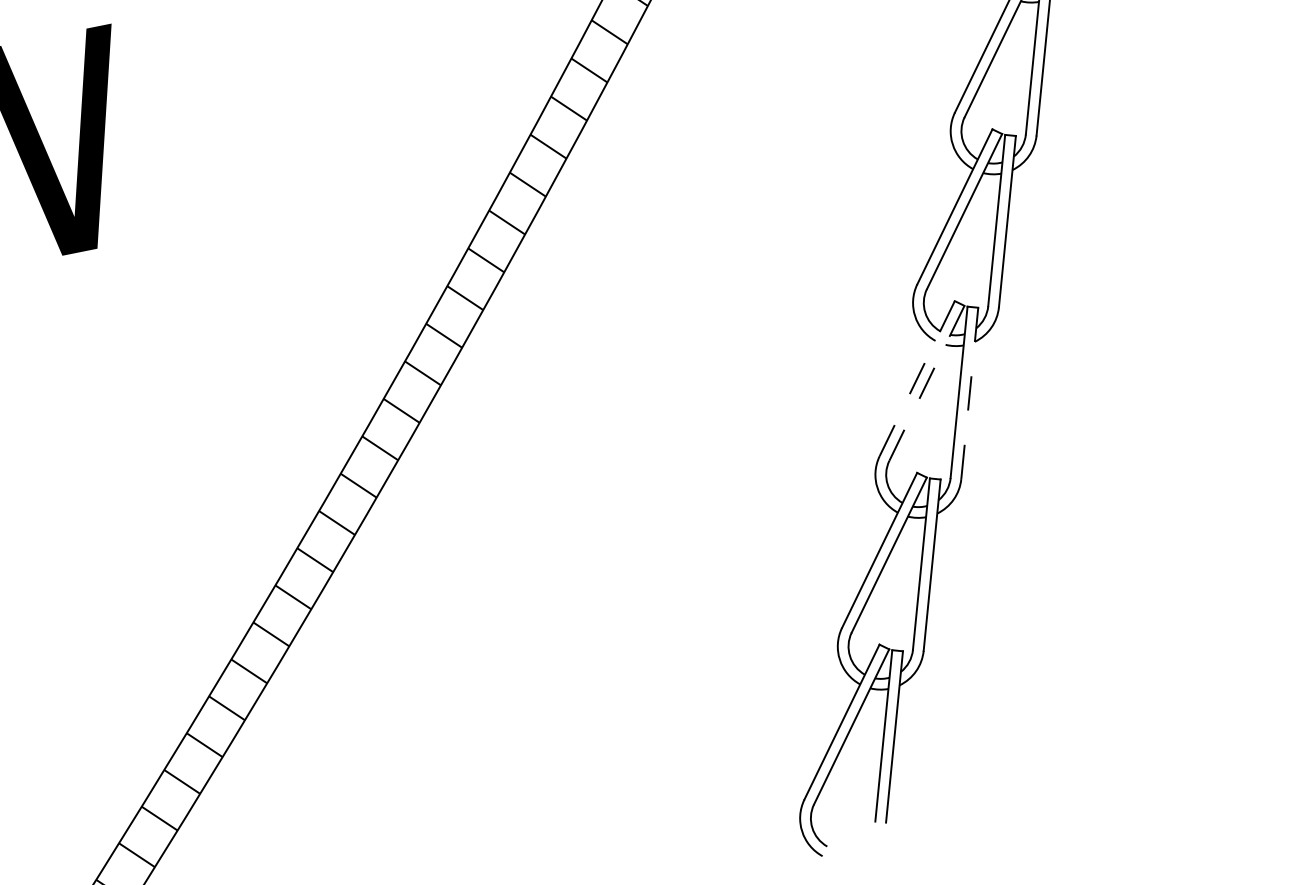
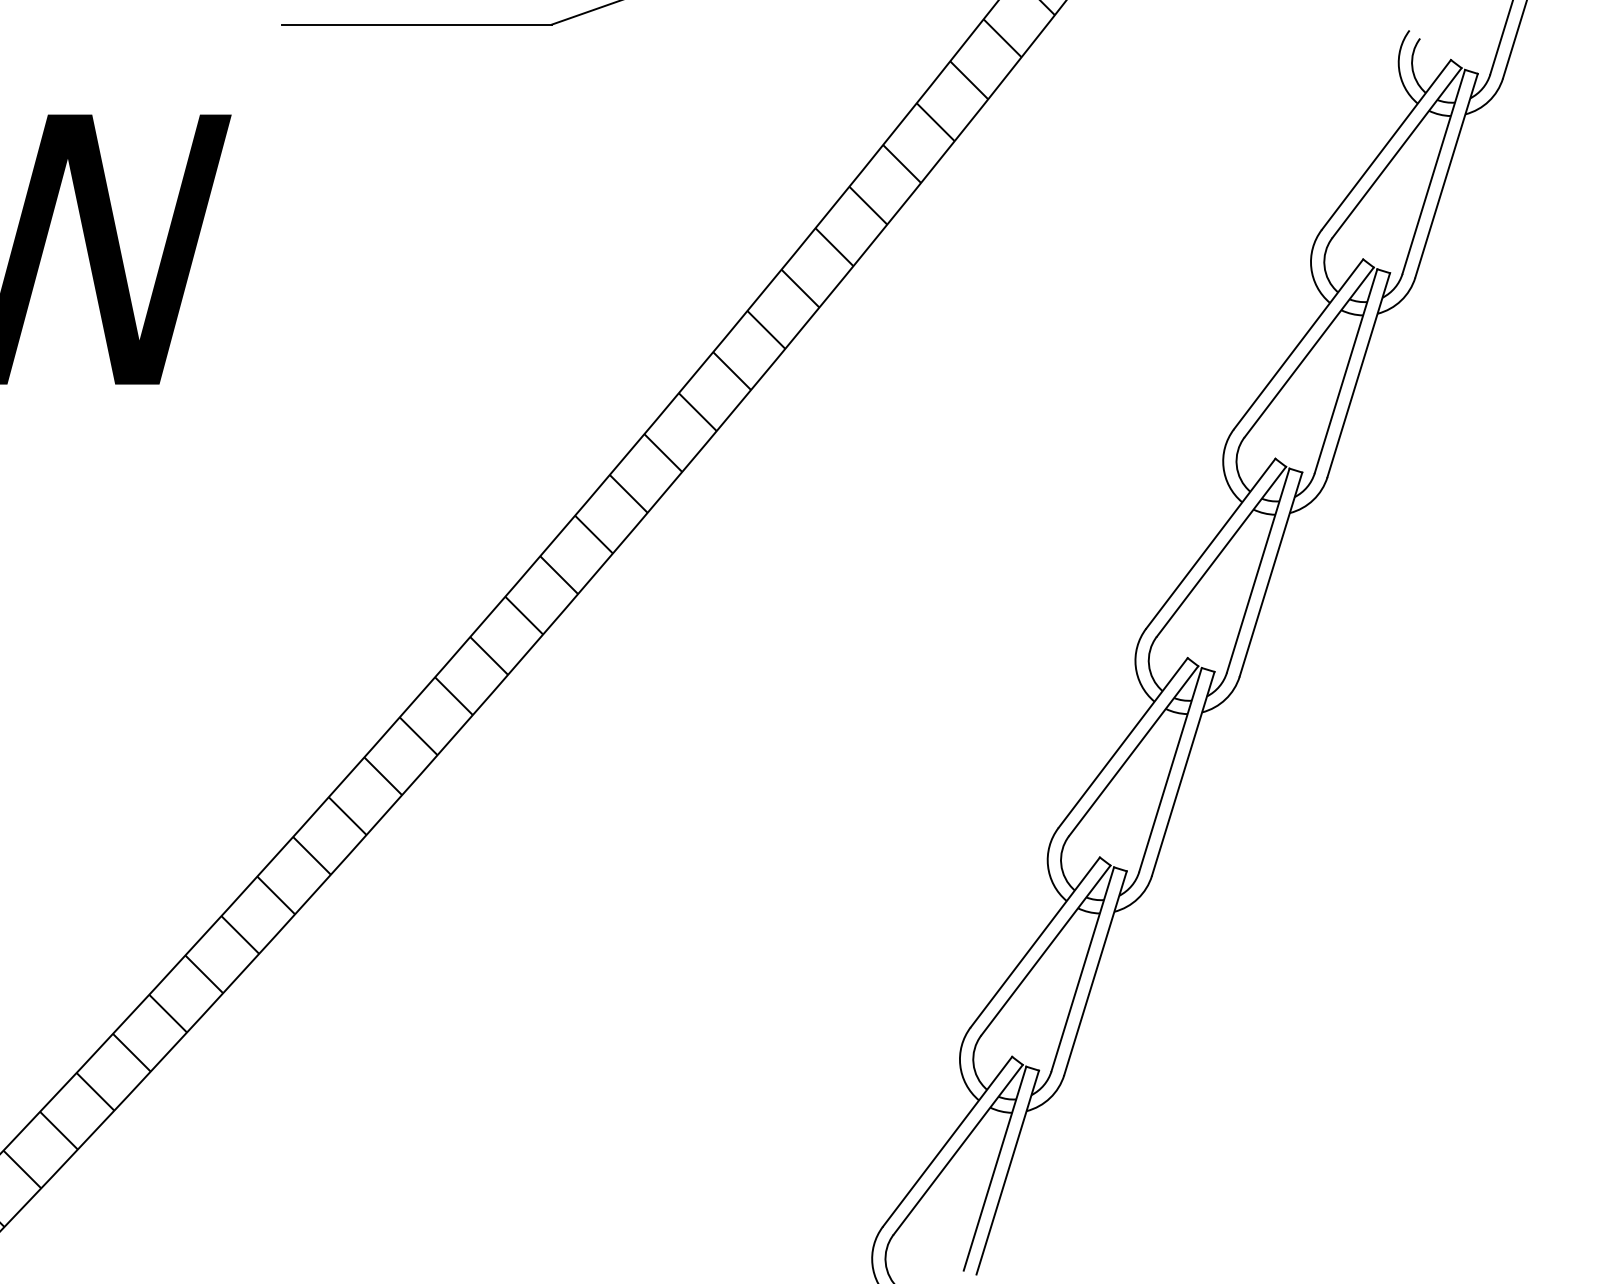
line: (917, 378) -> (1123, 743), dashed -> solid
line: (926, 383) -> (1133, 751), dashed -> solid
line: (969, 393) -> (1183, 773), dashed -> solid

